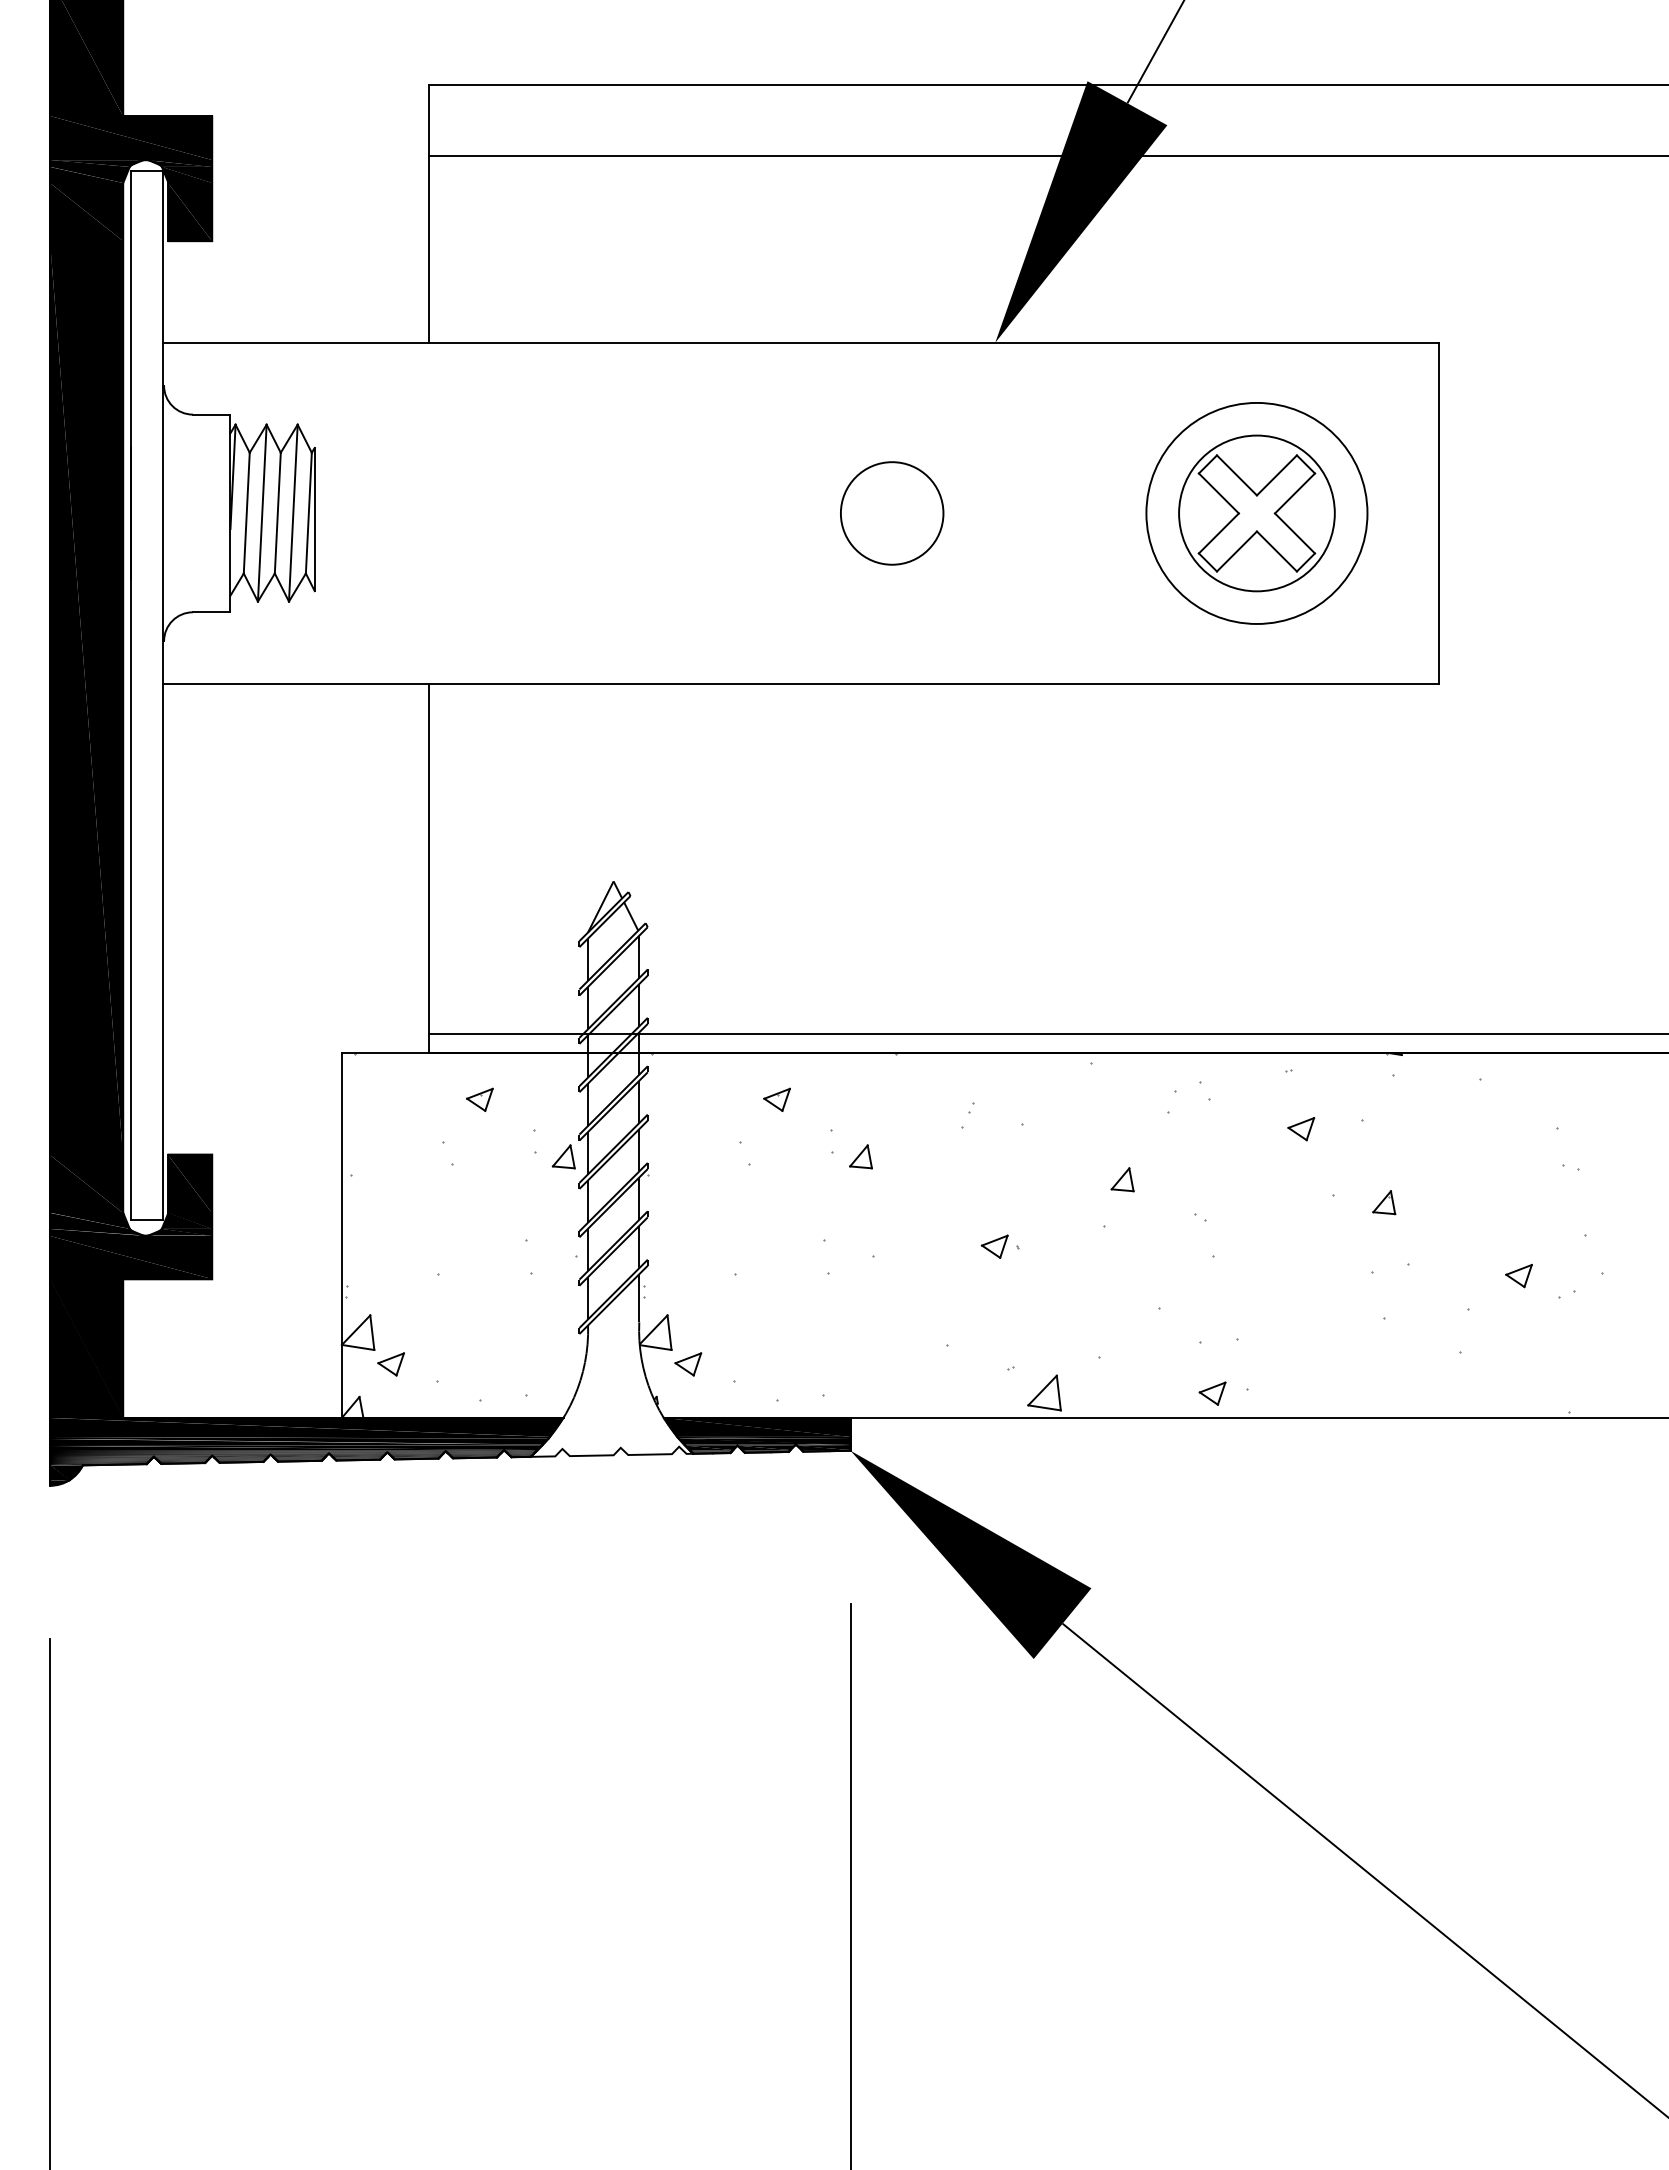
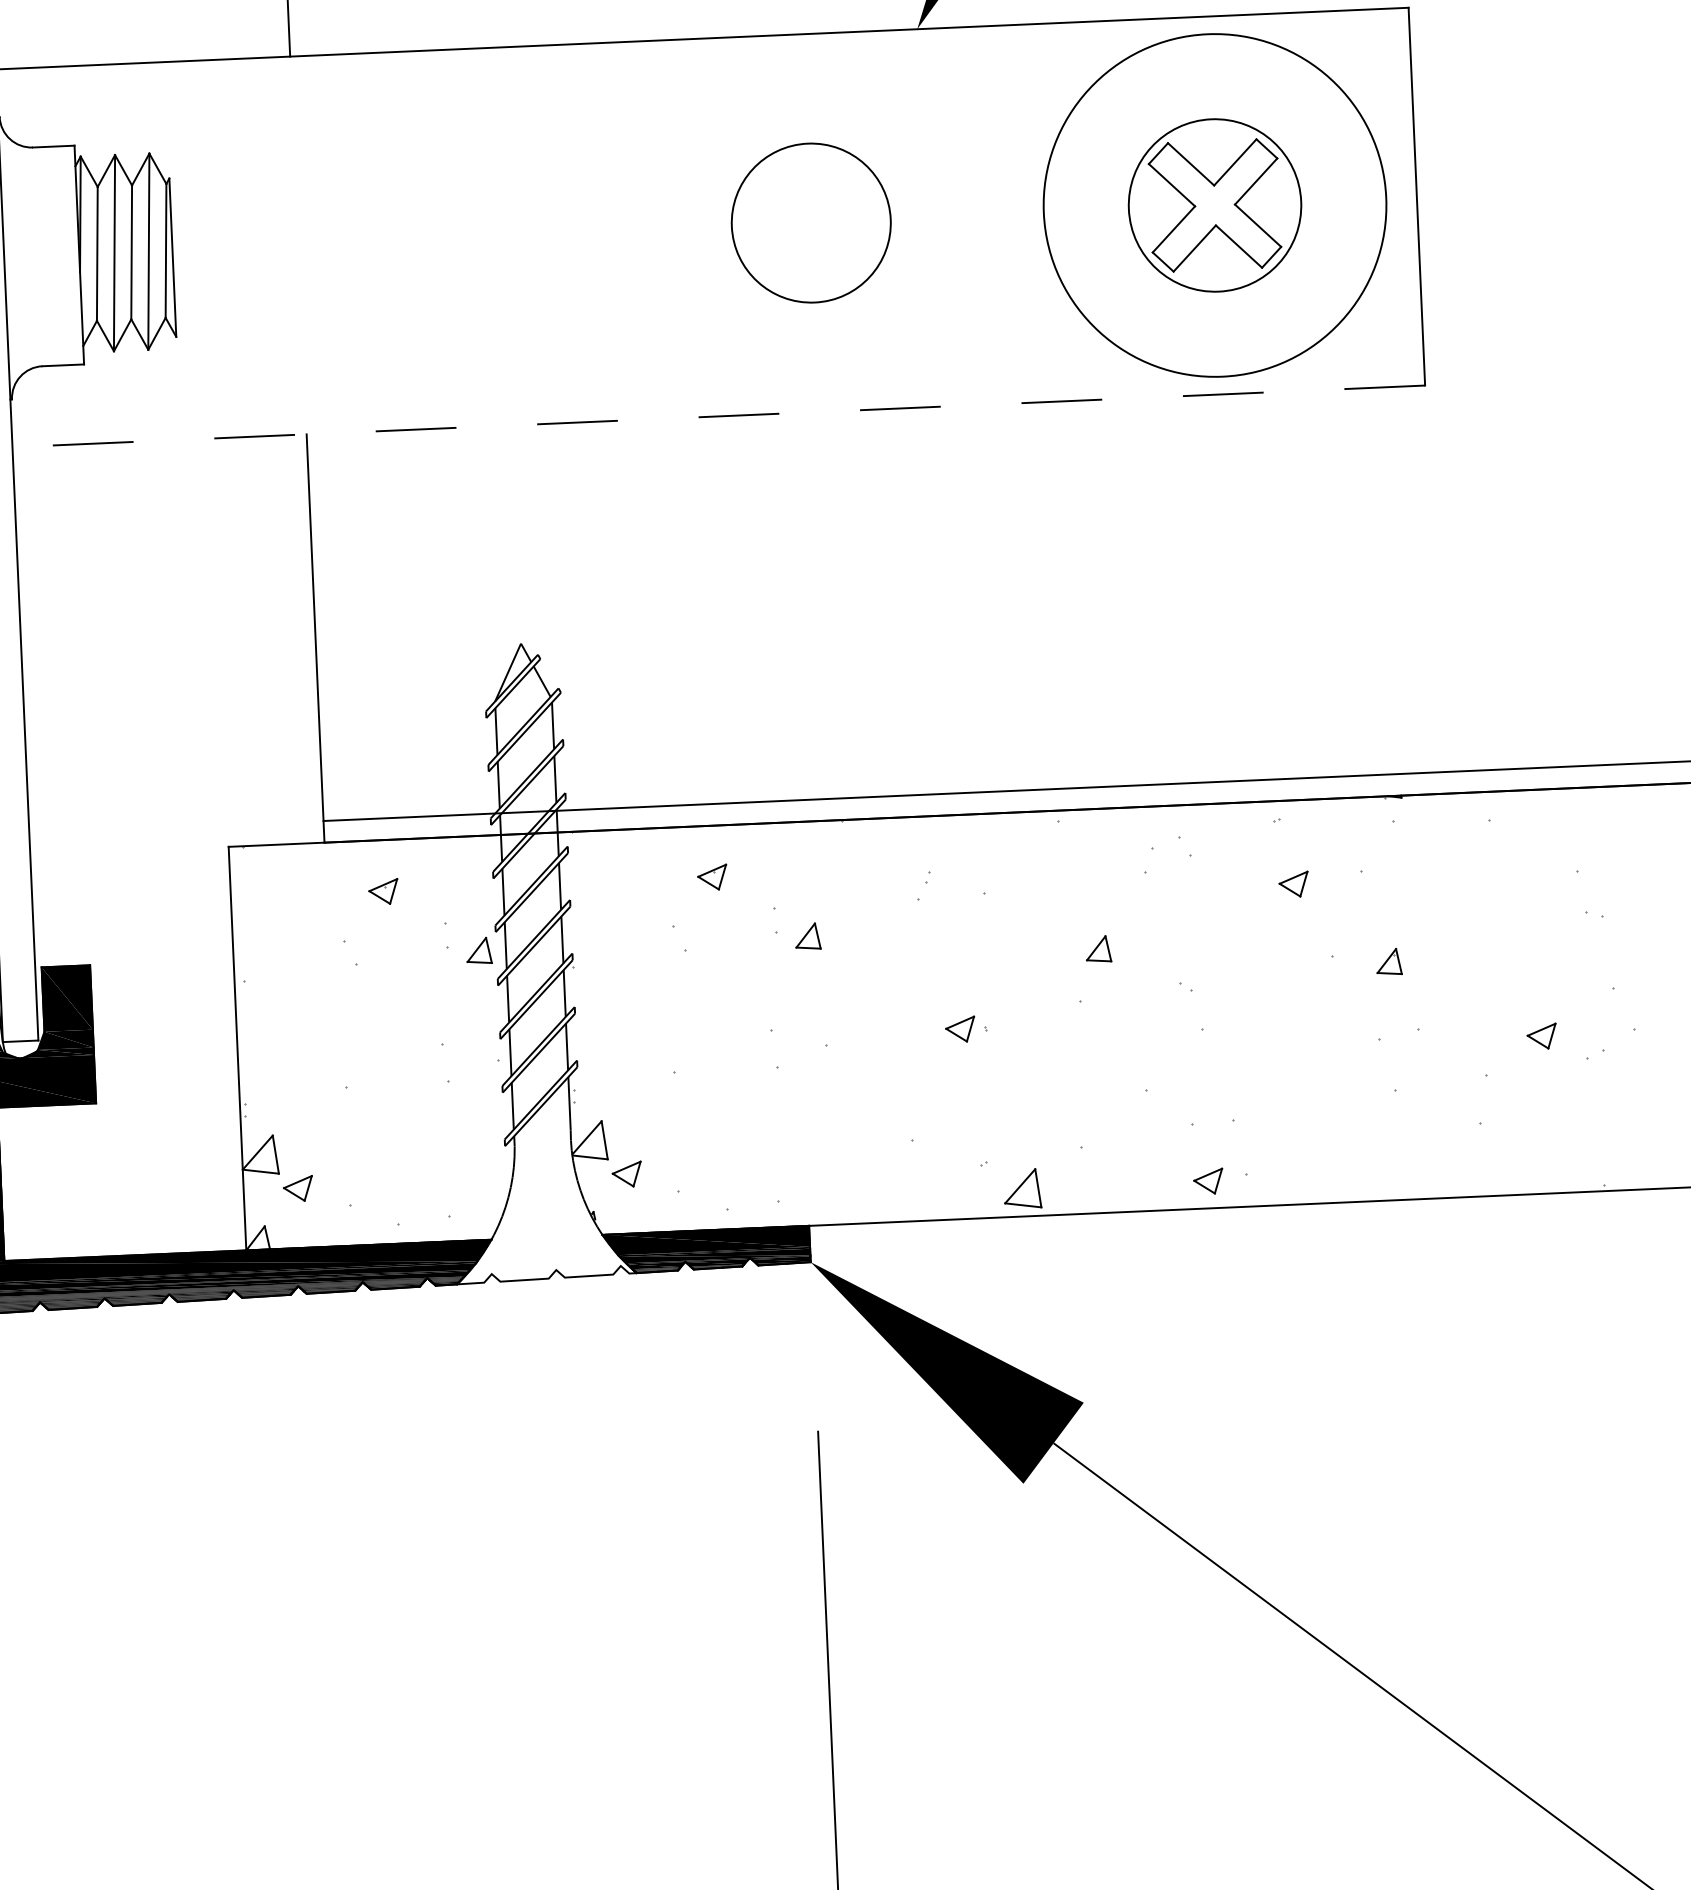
circle: (1256, 512) -> (1214, 204), size x1.4
circle: (892, 513) -> (811, 223), size x1.4
line: (800, 684) -> (718, 416), solid -> dashed

